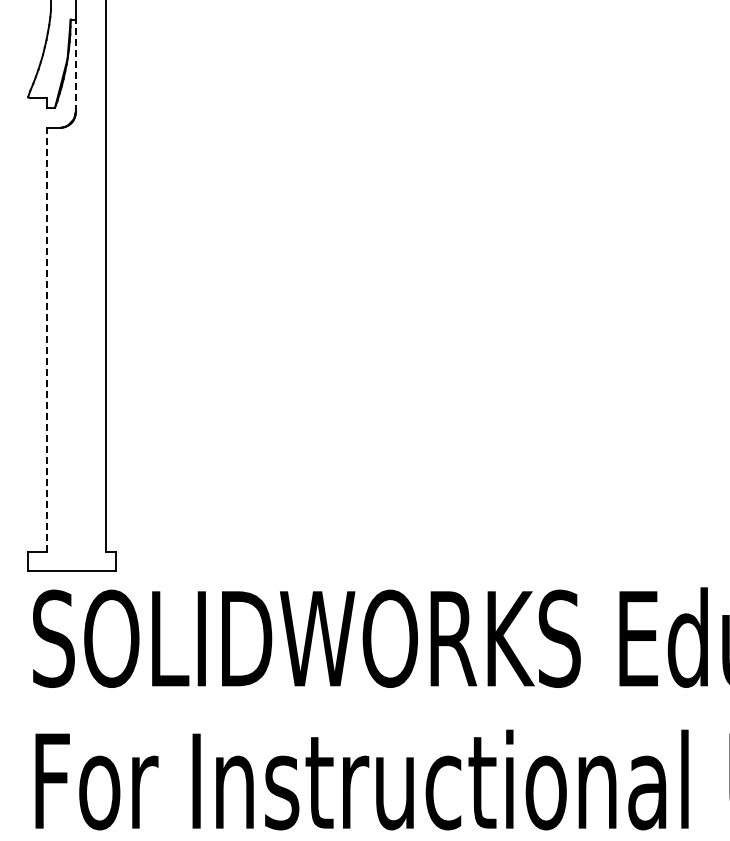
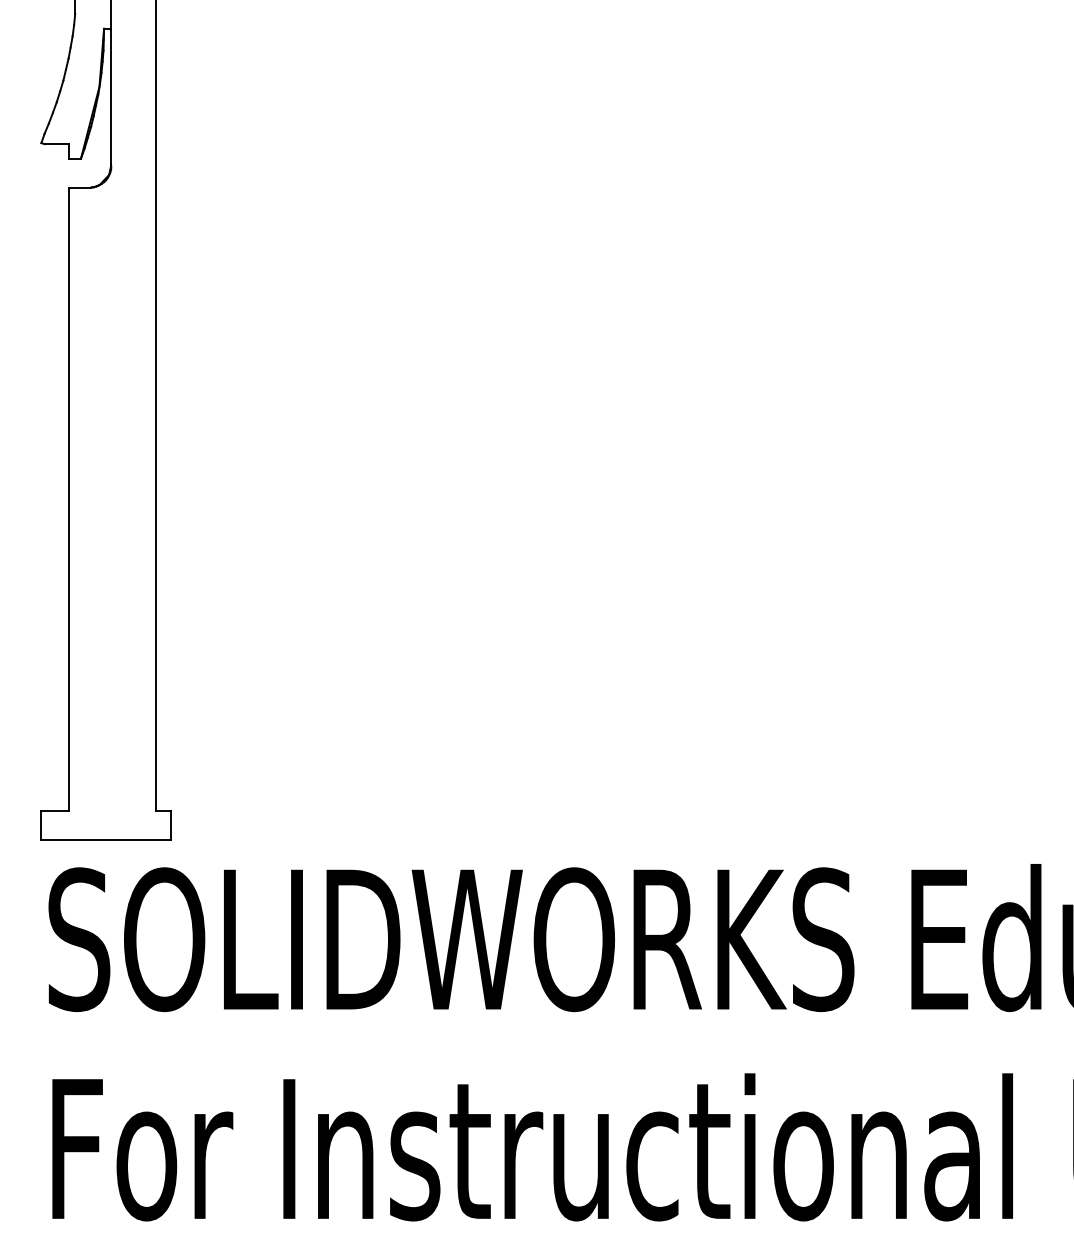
line: (75, 65) -> (111, 96), dashed -> solid
line: (47, 339) -> (69, 499), dashed -> solid

